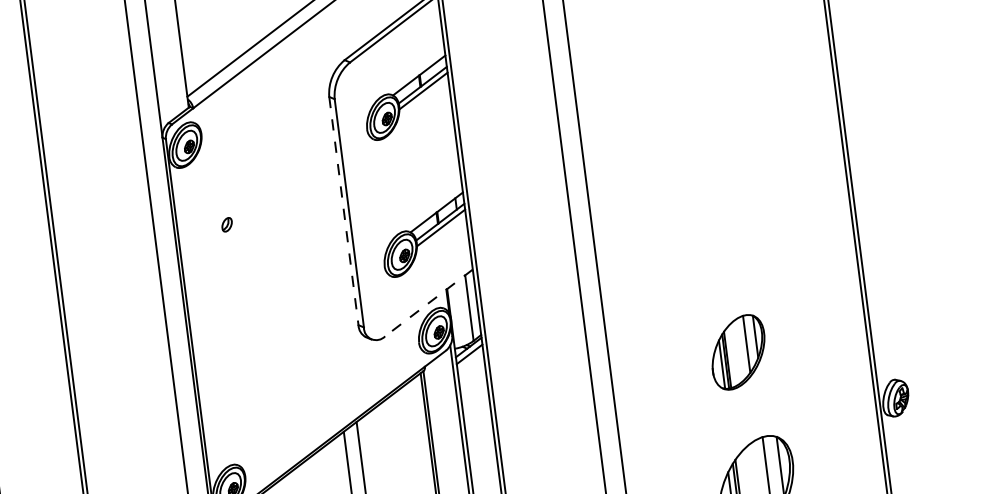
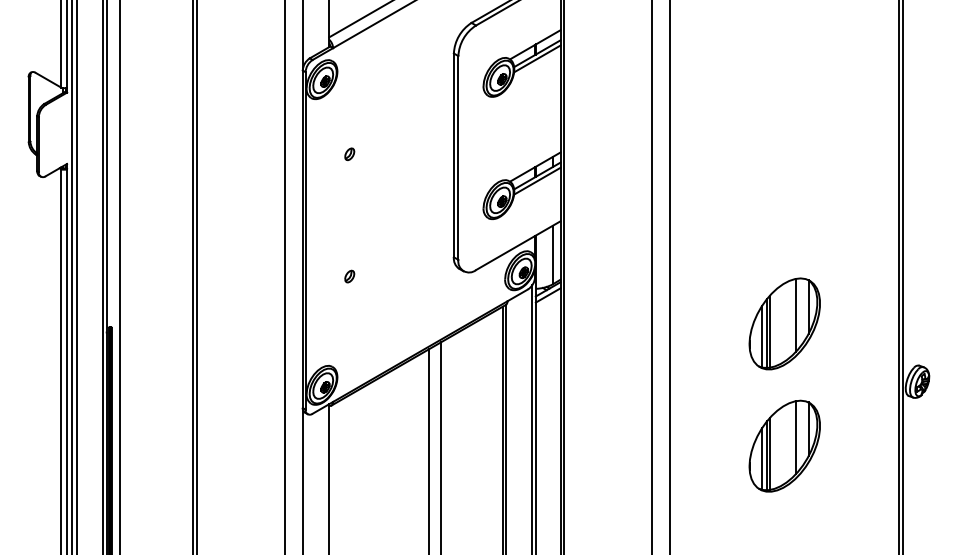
line: (343, 211) -> (453, 155), dashed -> solid
line: (429, 302) -> (518, 245), dashed -> solid
part: (738, 351) -> (784, 323), size x1.43
part: (244, 361) -> (349, 276), added

